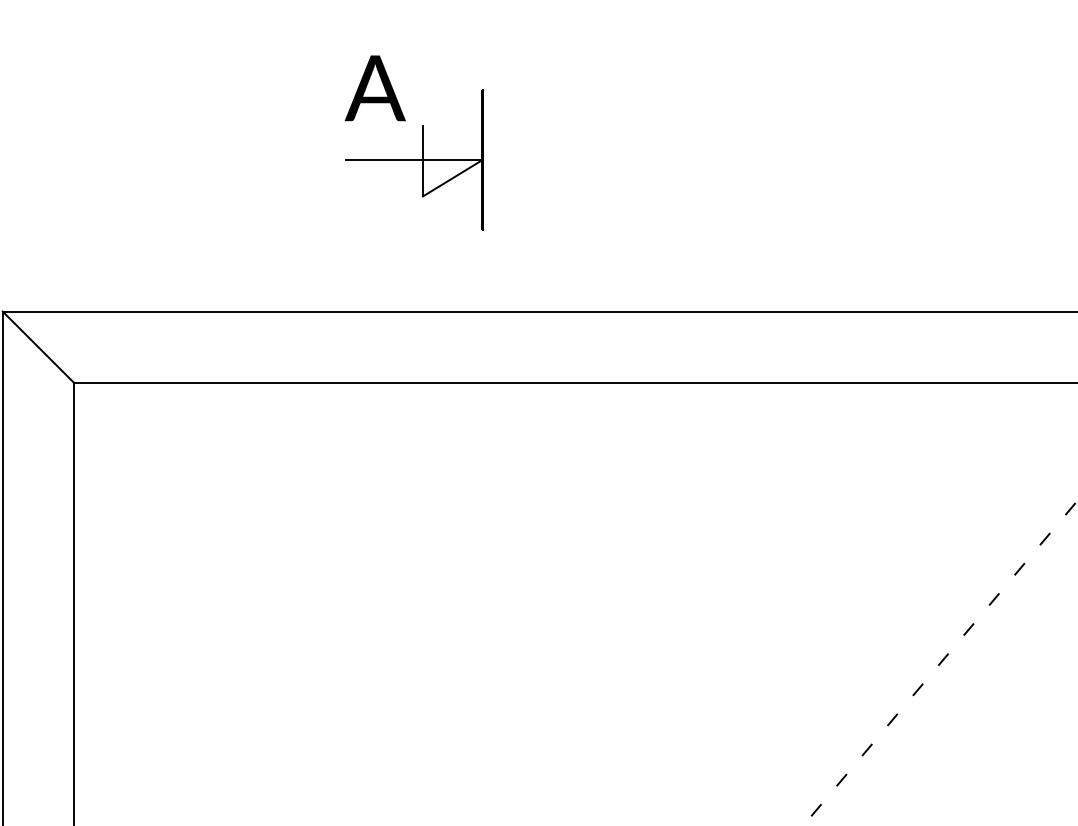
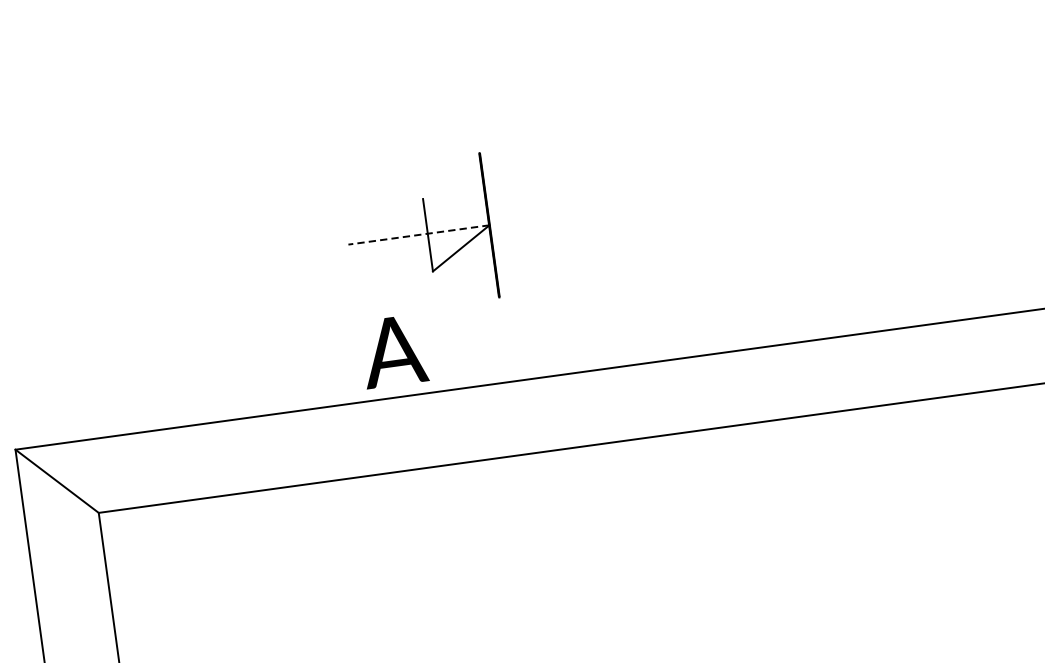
text: (374, 88) -> (392, 351), moved
line: (413, 159) -> (417, 234), solid -> dashed

